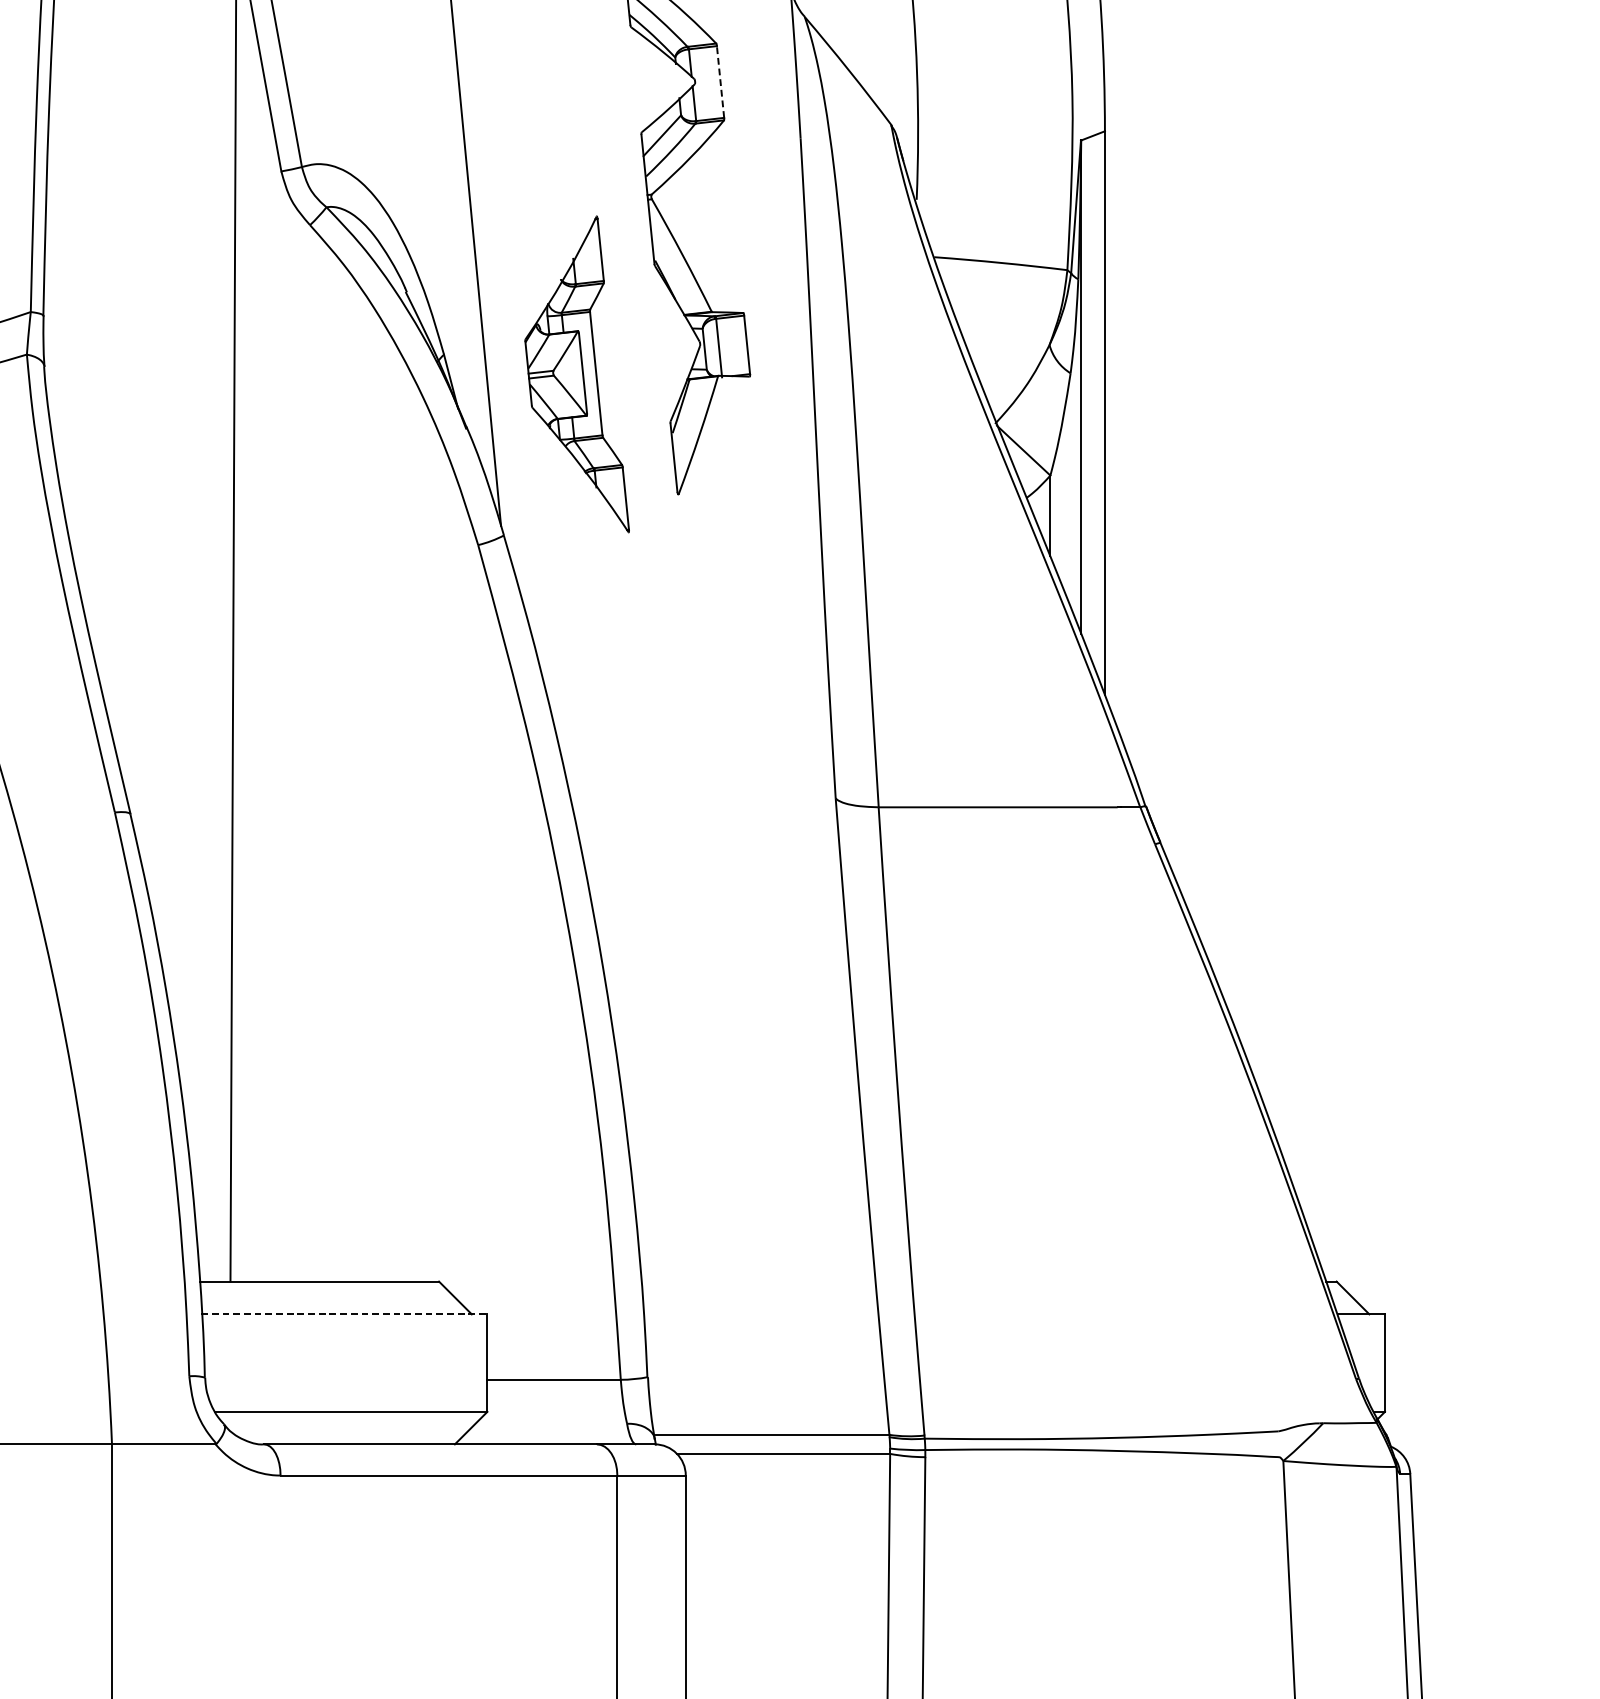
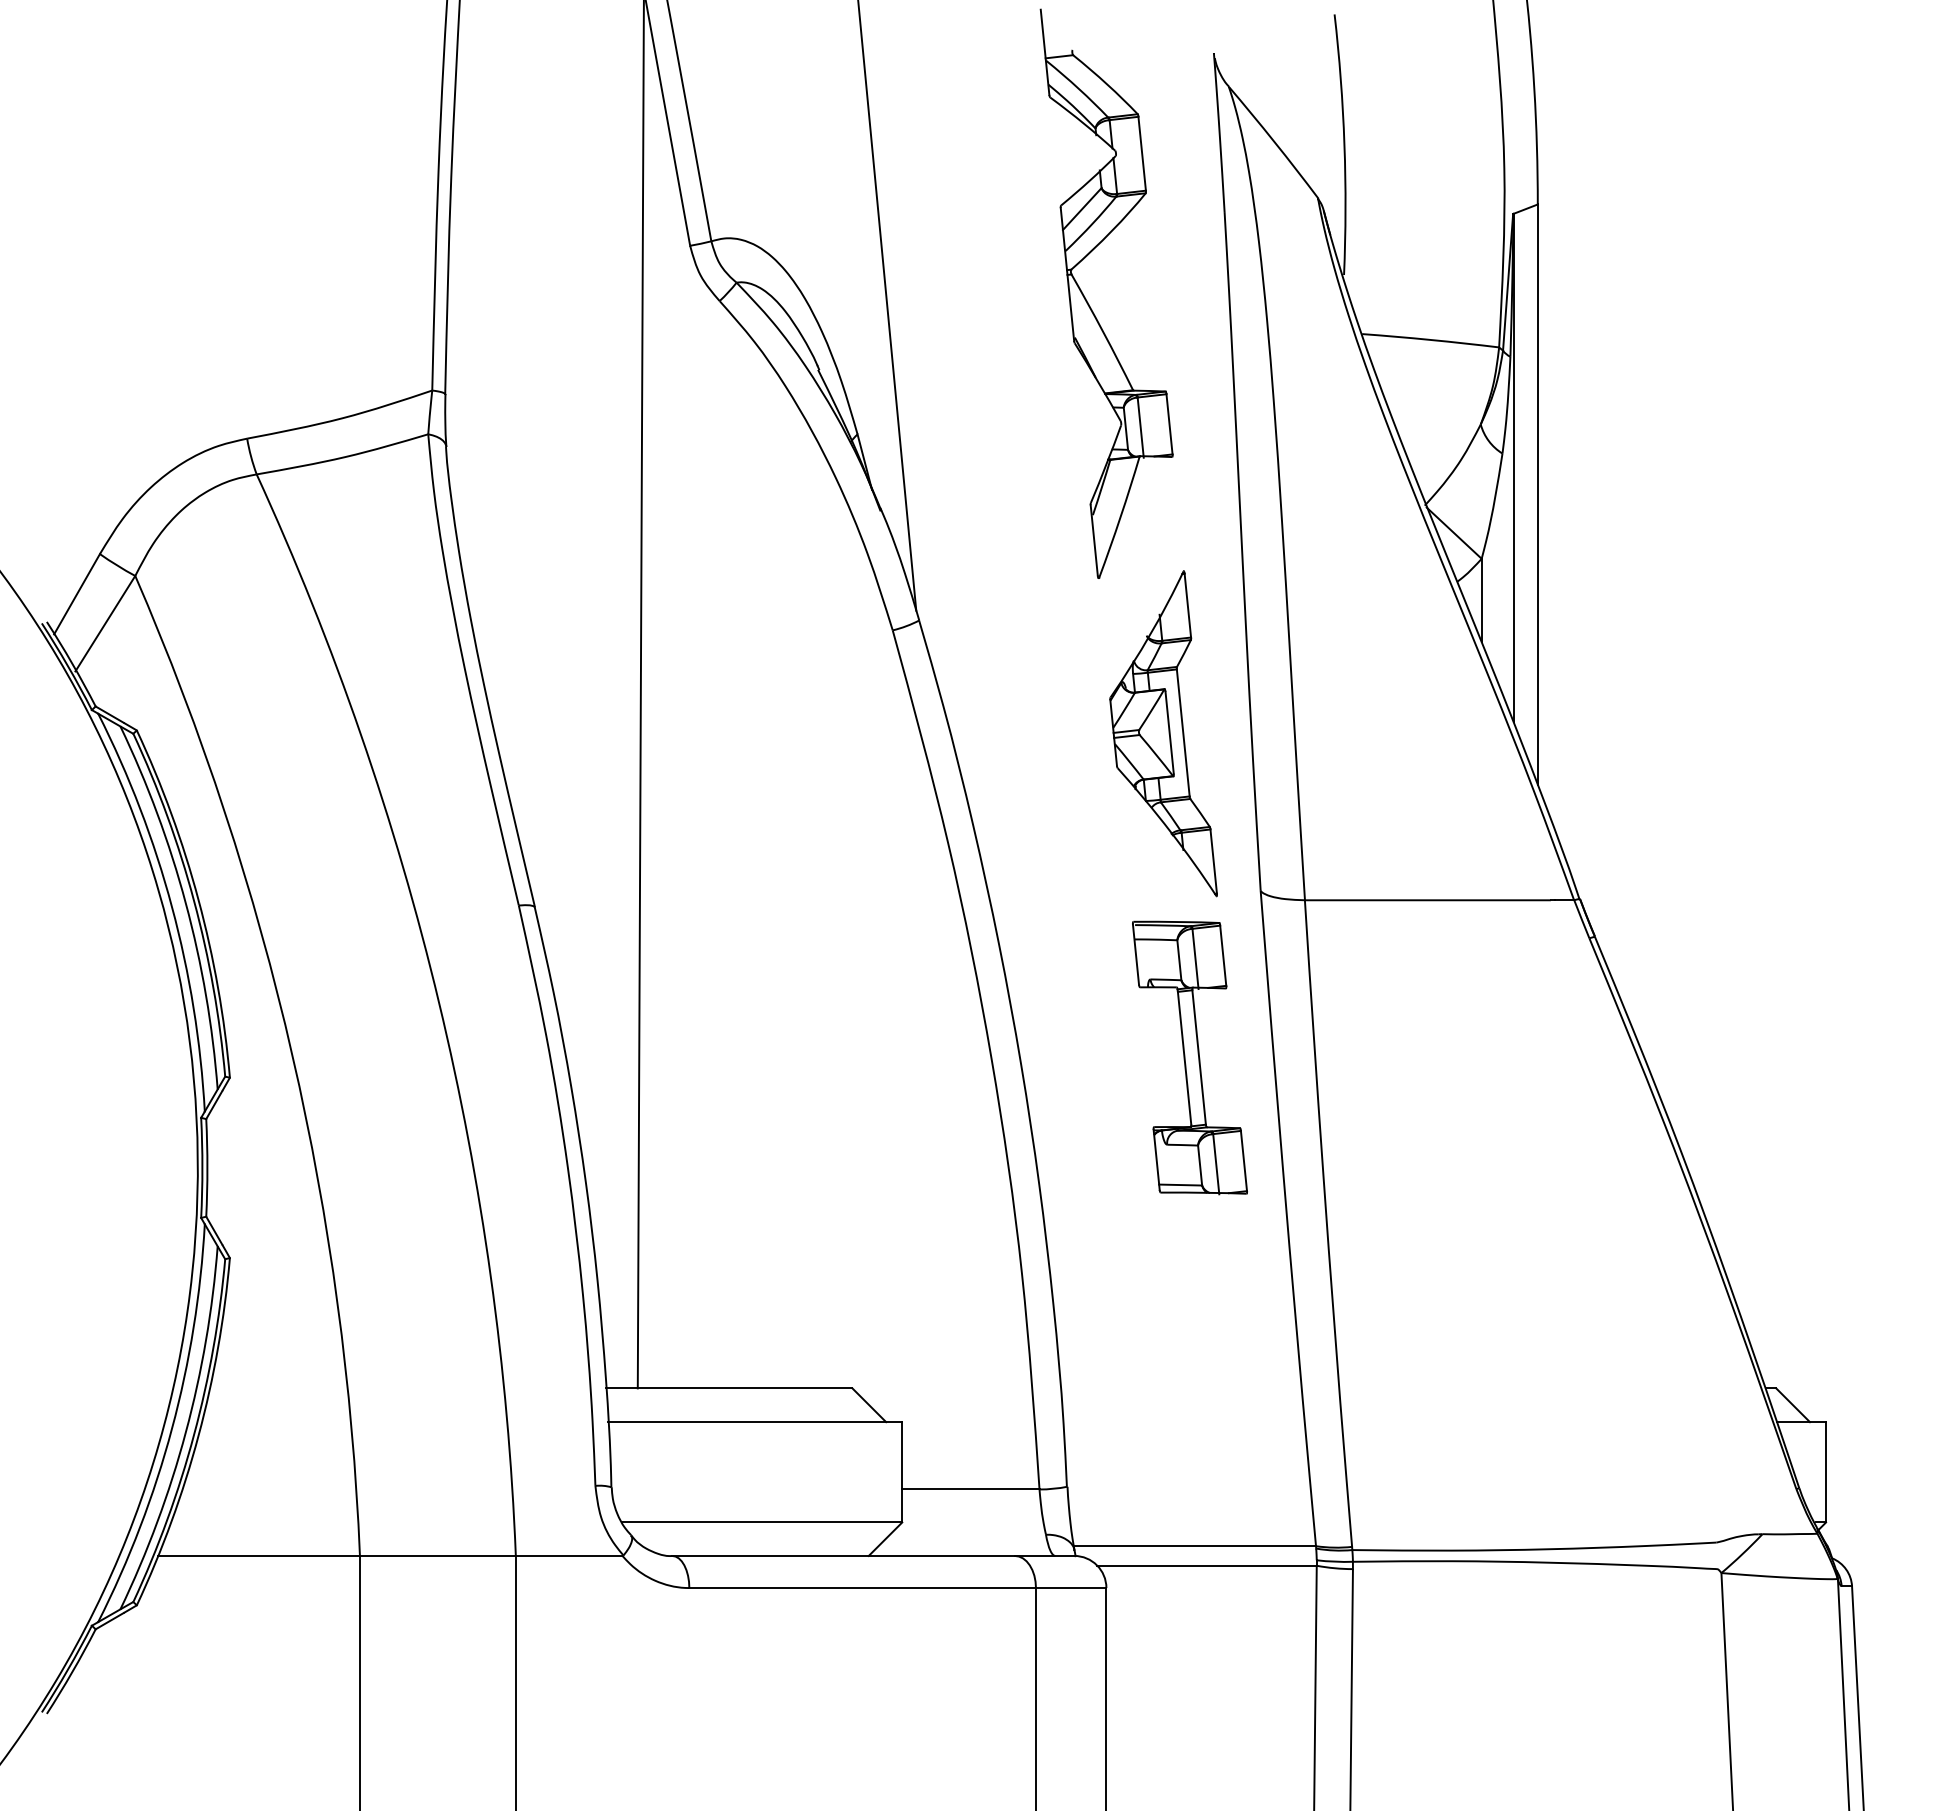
line: (720, 81) -> (1142, 153), dashed -> solid
part: (577, 374) -> (1163, 733), moved
part: (766, 960) -> (1189, 1057), added
line: (344, 1314) -> (755, 1422), dashed -> solid

